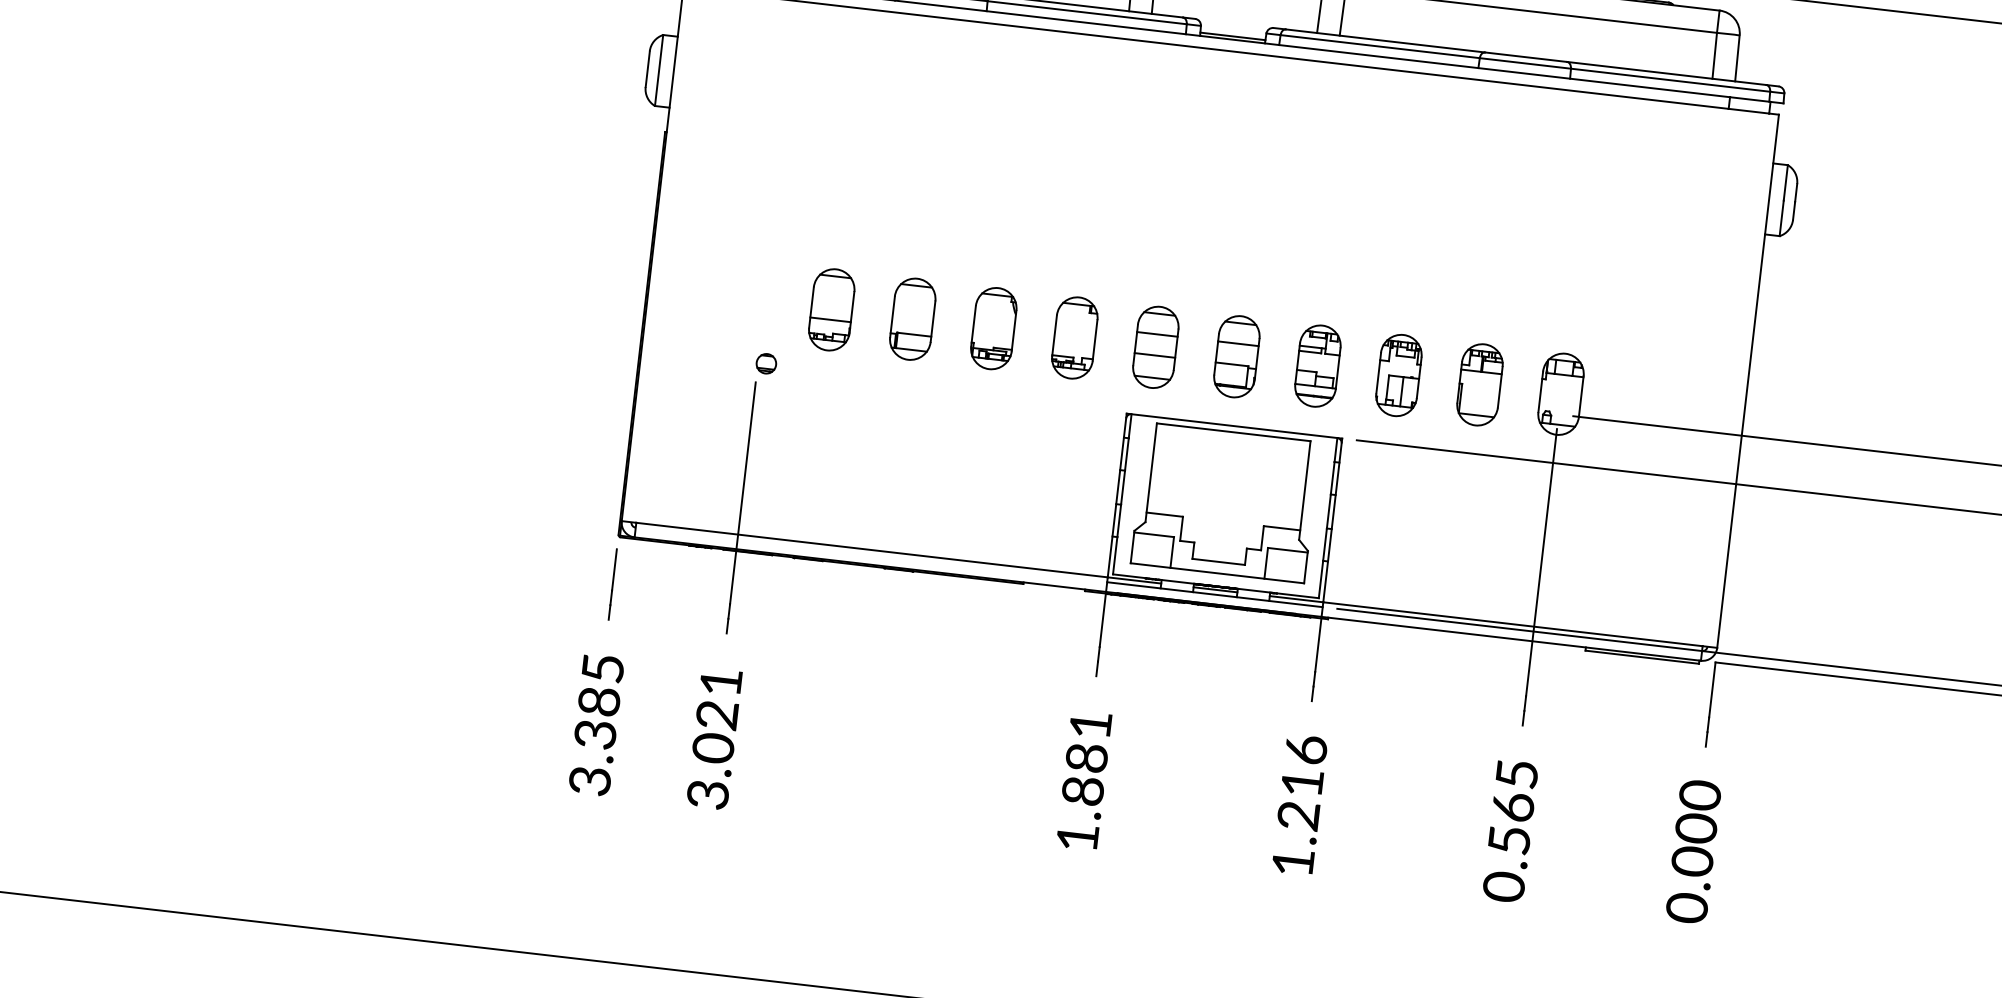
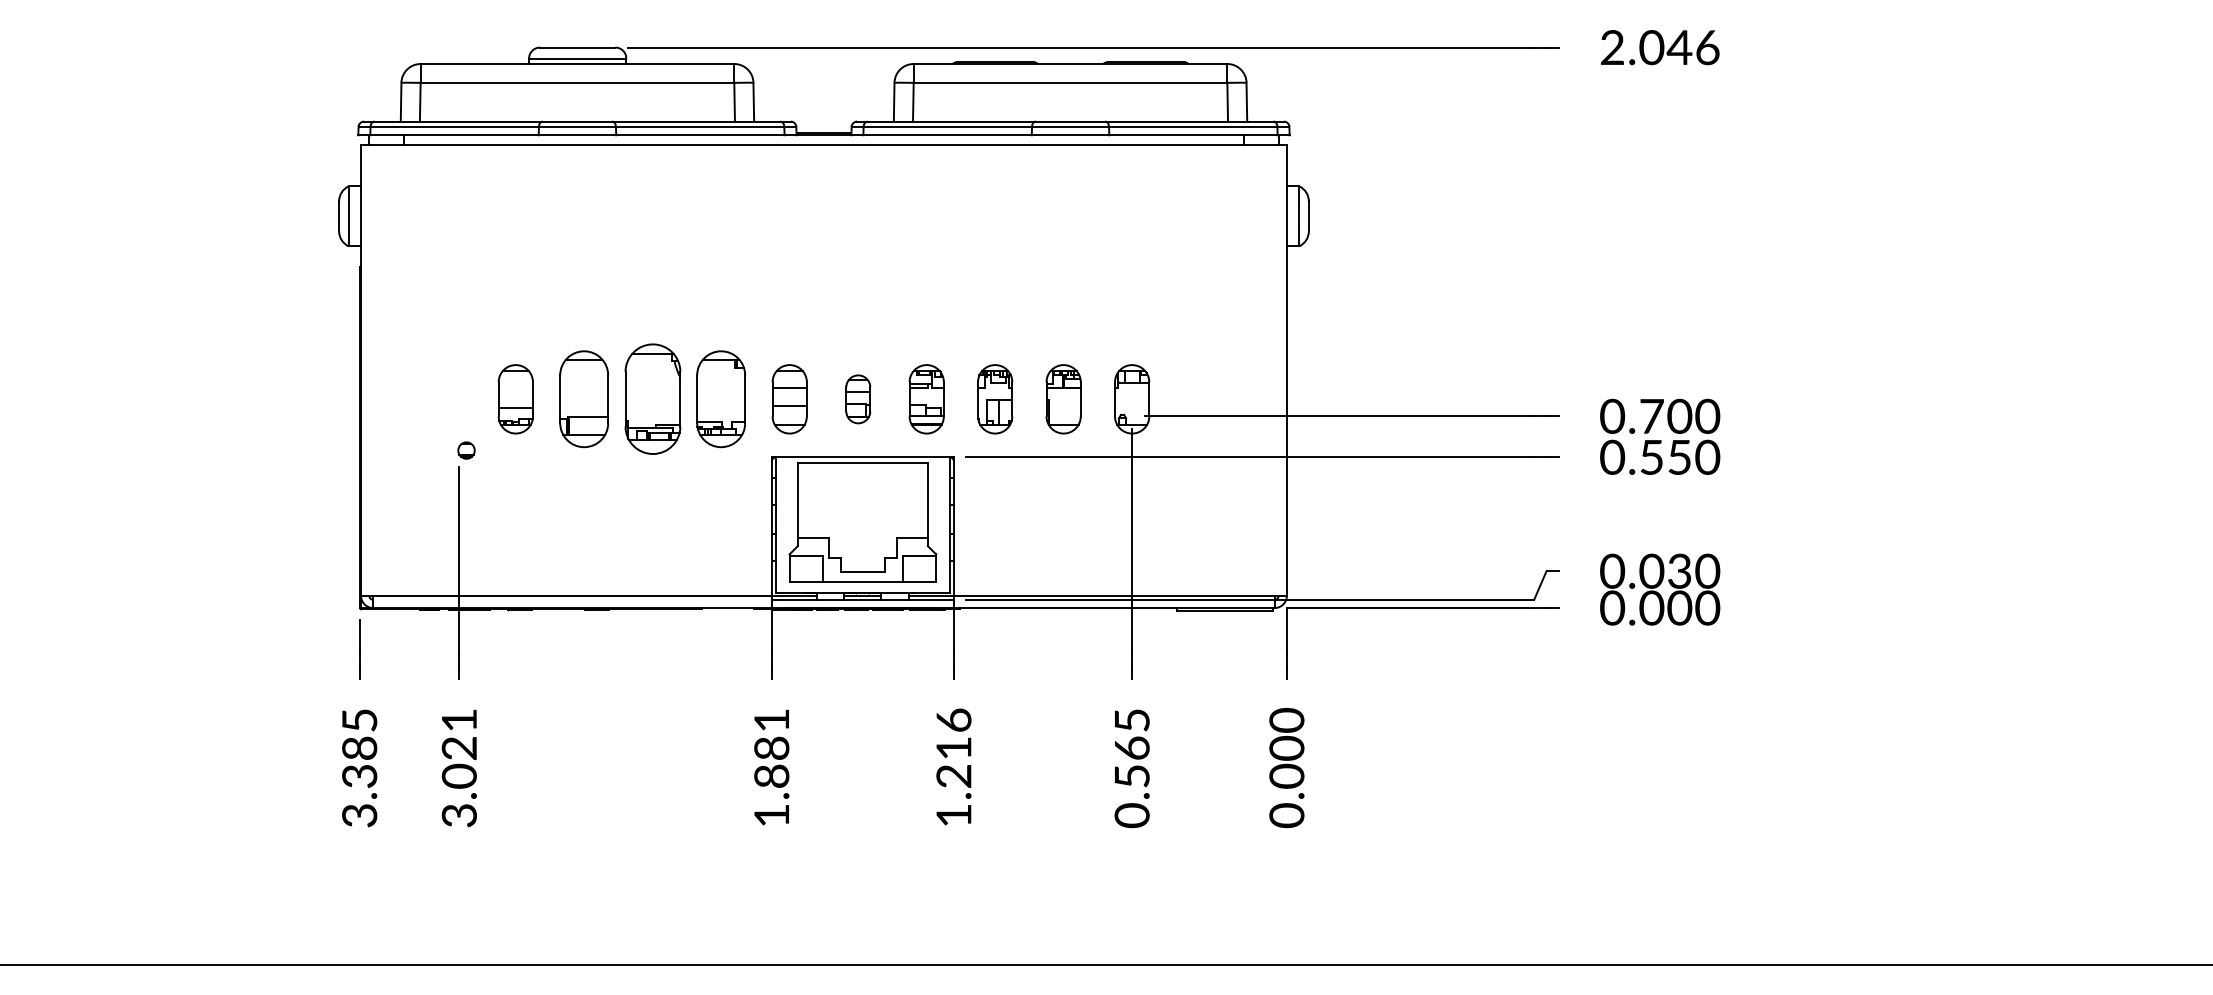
part: (913, 319) -> (584, 399), size x1.4
part: (993, 328) -> (652, 399), size x1.6
part: (1075, 338) -> (721, 399), size x1.4
part: (1237, 357) -> (858, 399), size x0.7

